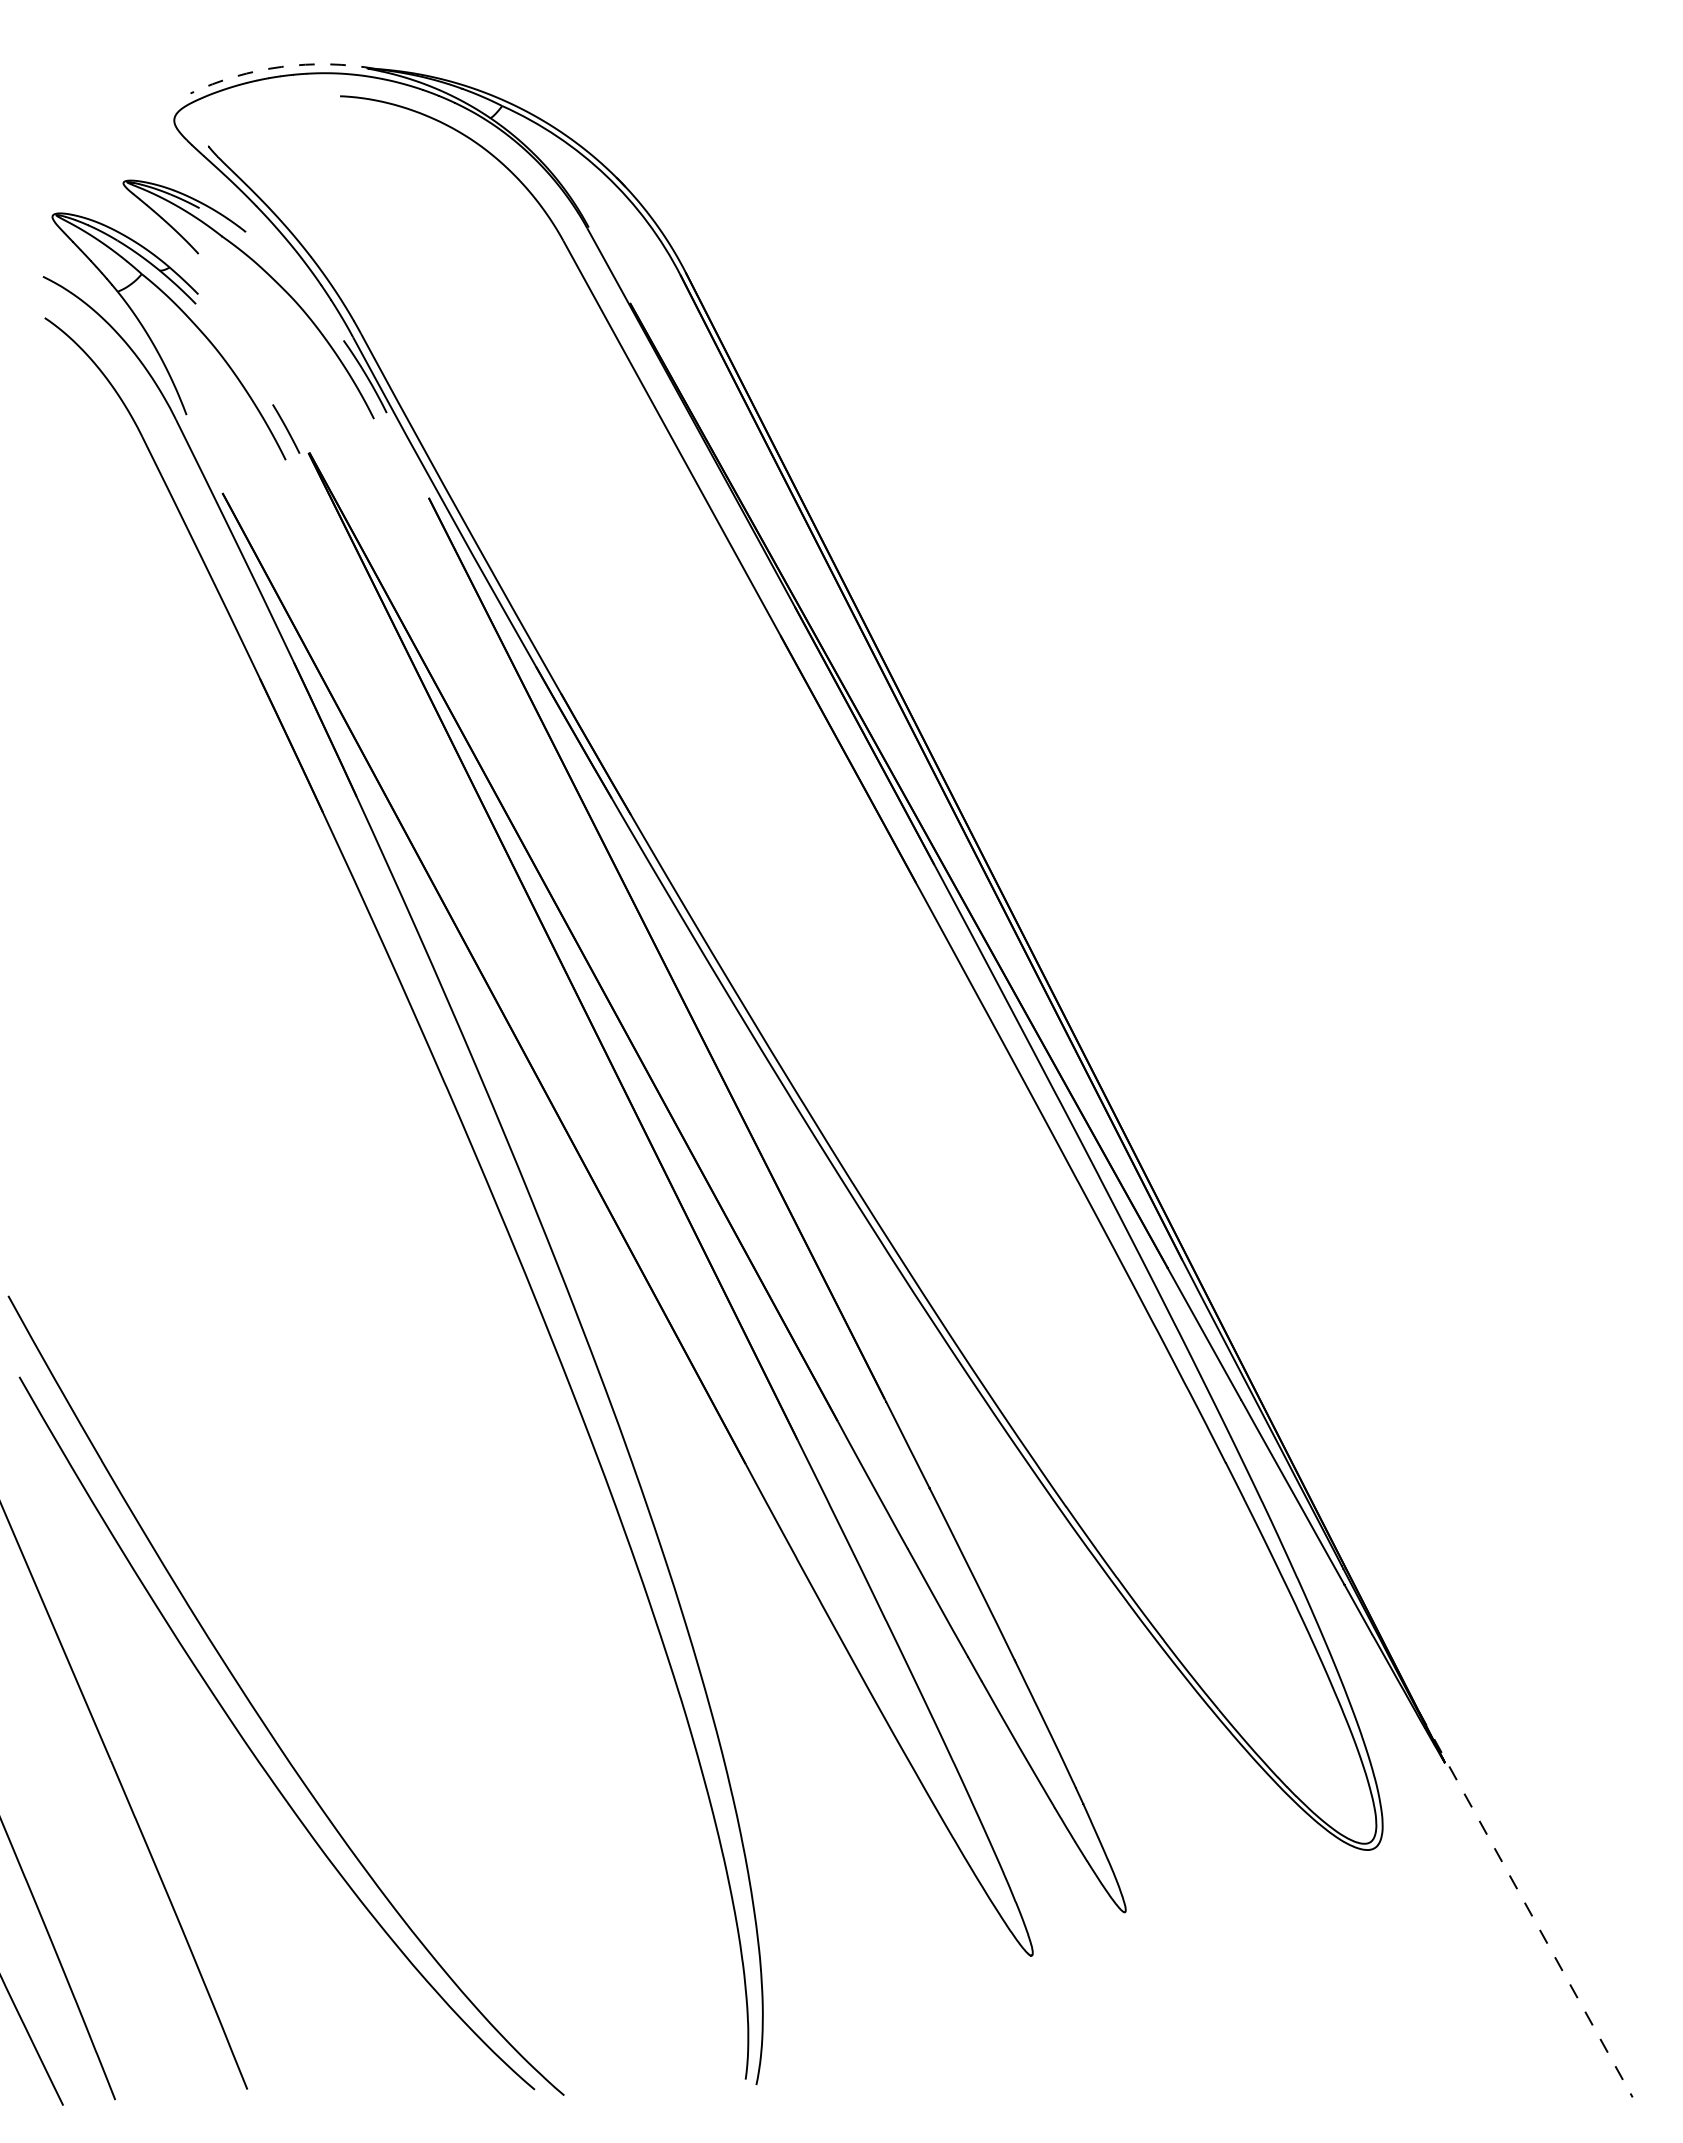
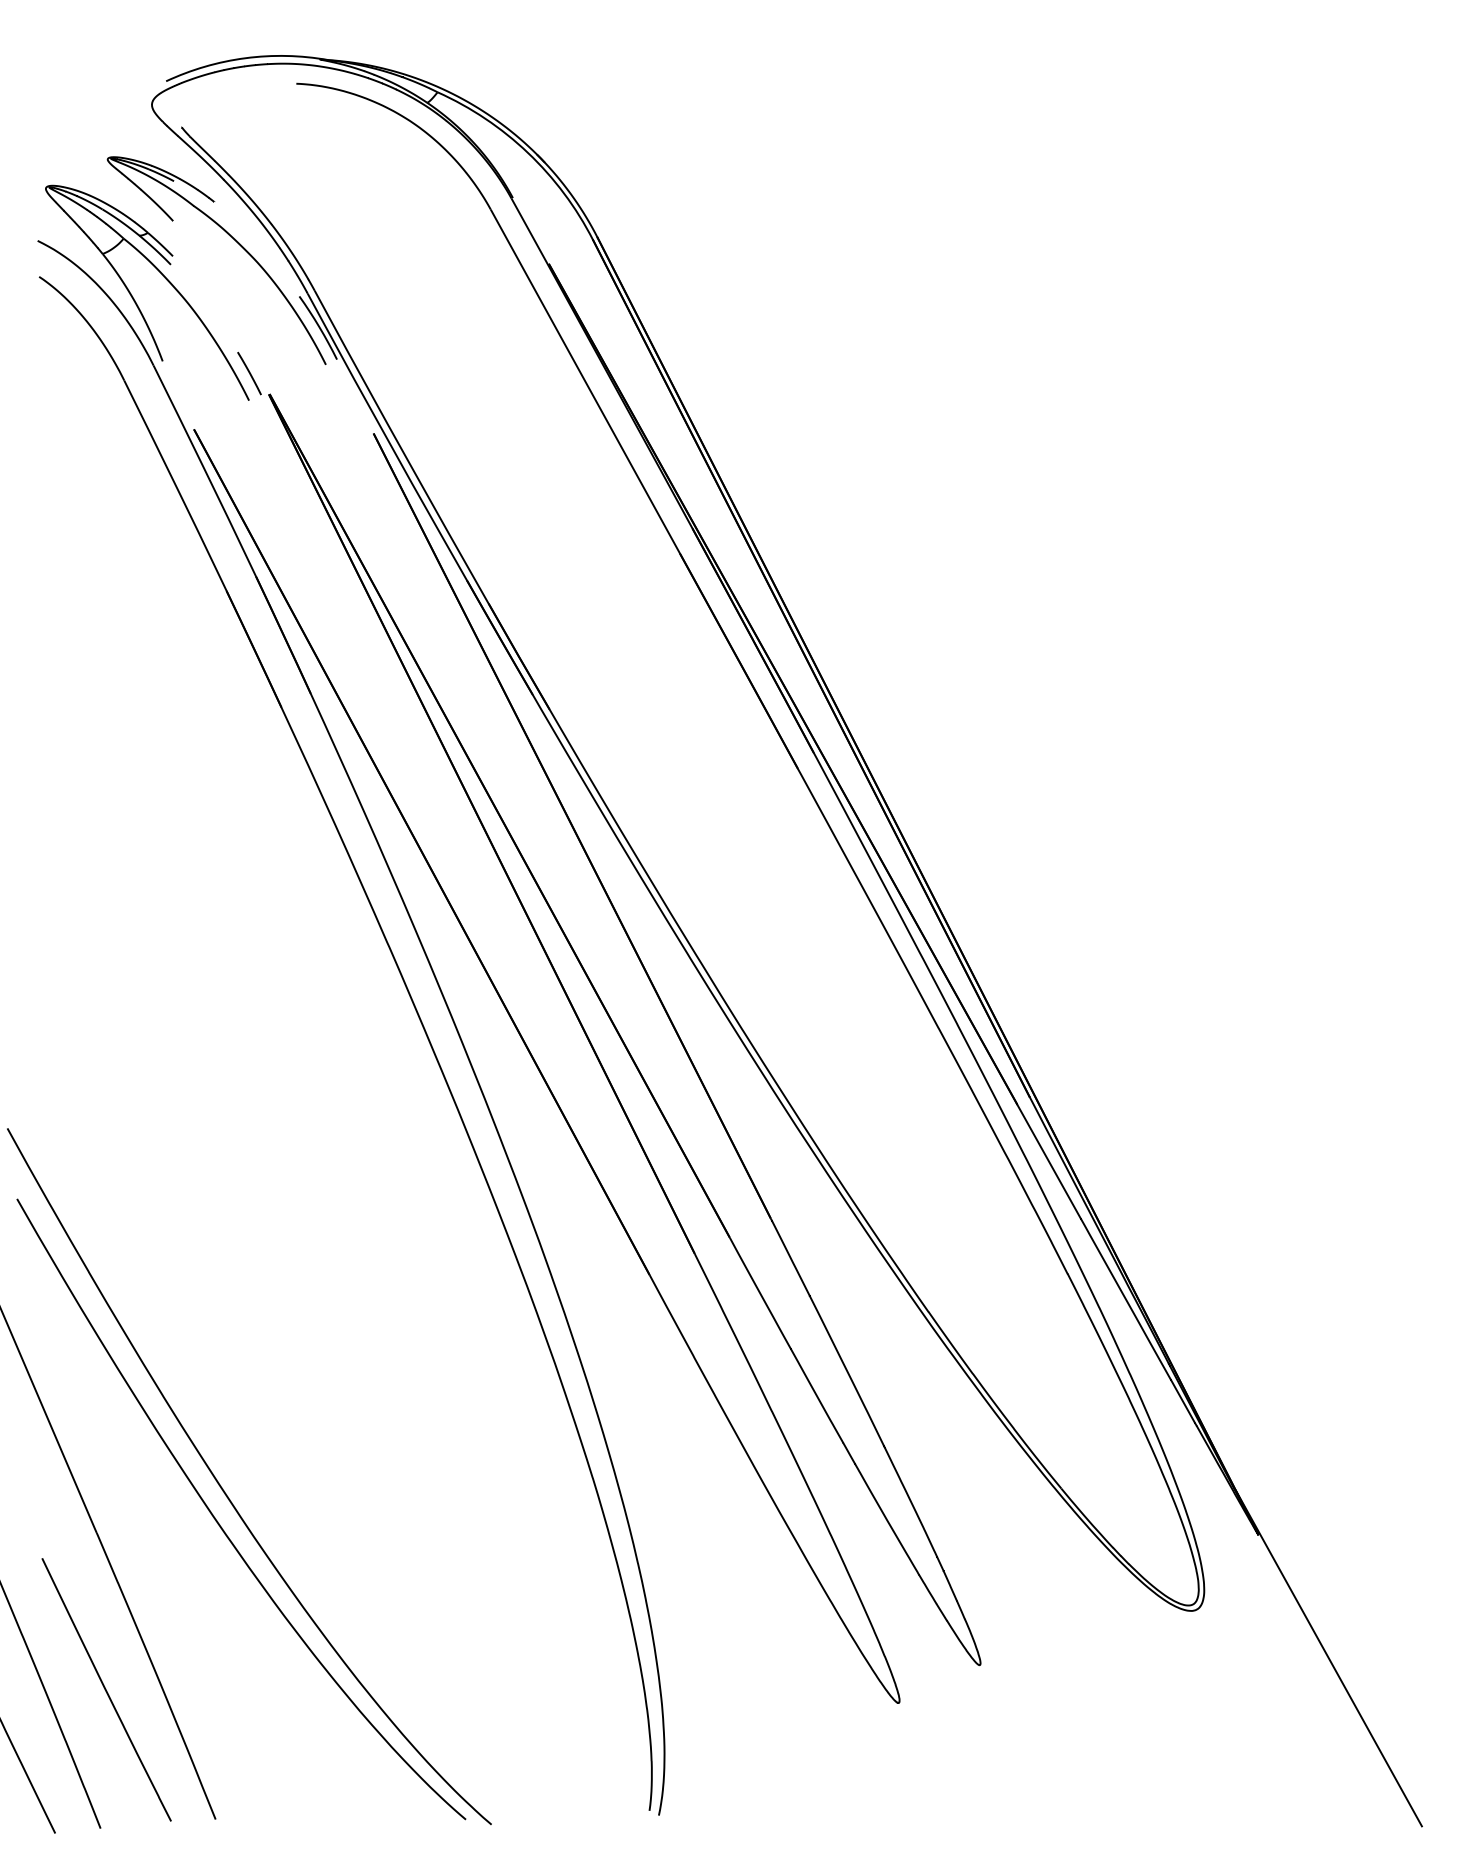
arc: (281, 66) -> (245, 57), dashed -> solid
line: (1526, 1905) -> (1329, 1659), dashed -> solid
curve: (121, 1940) -> (106, 1689), added

